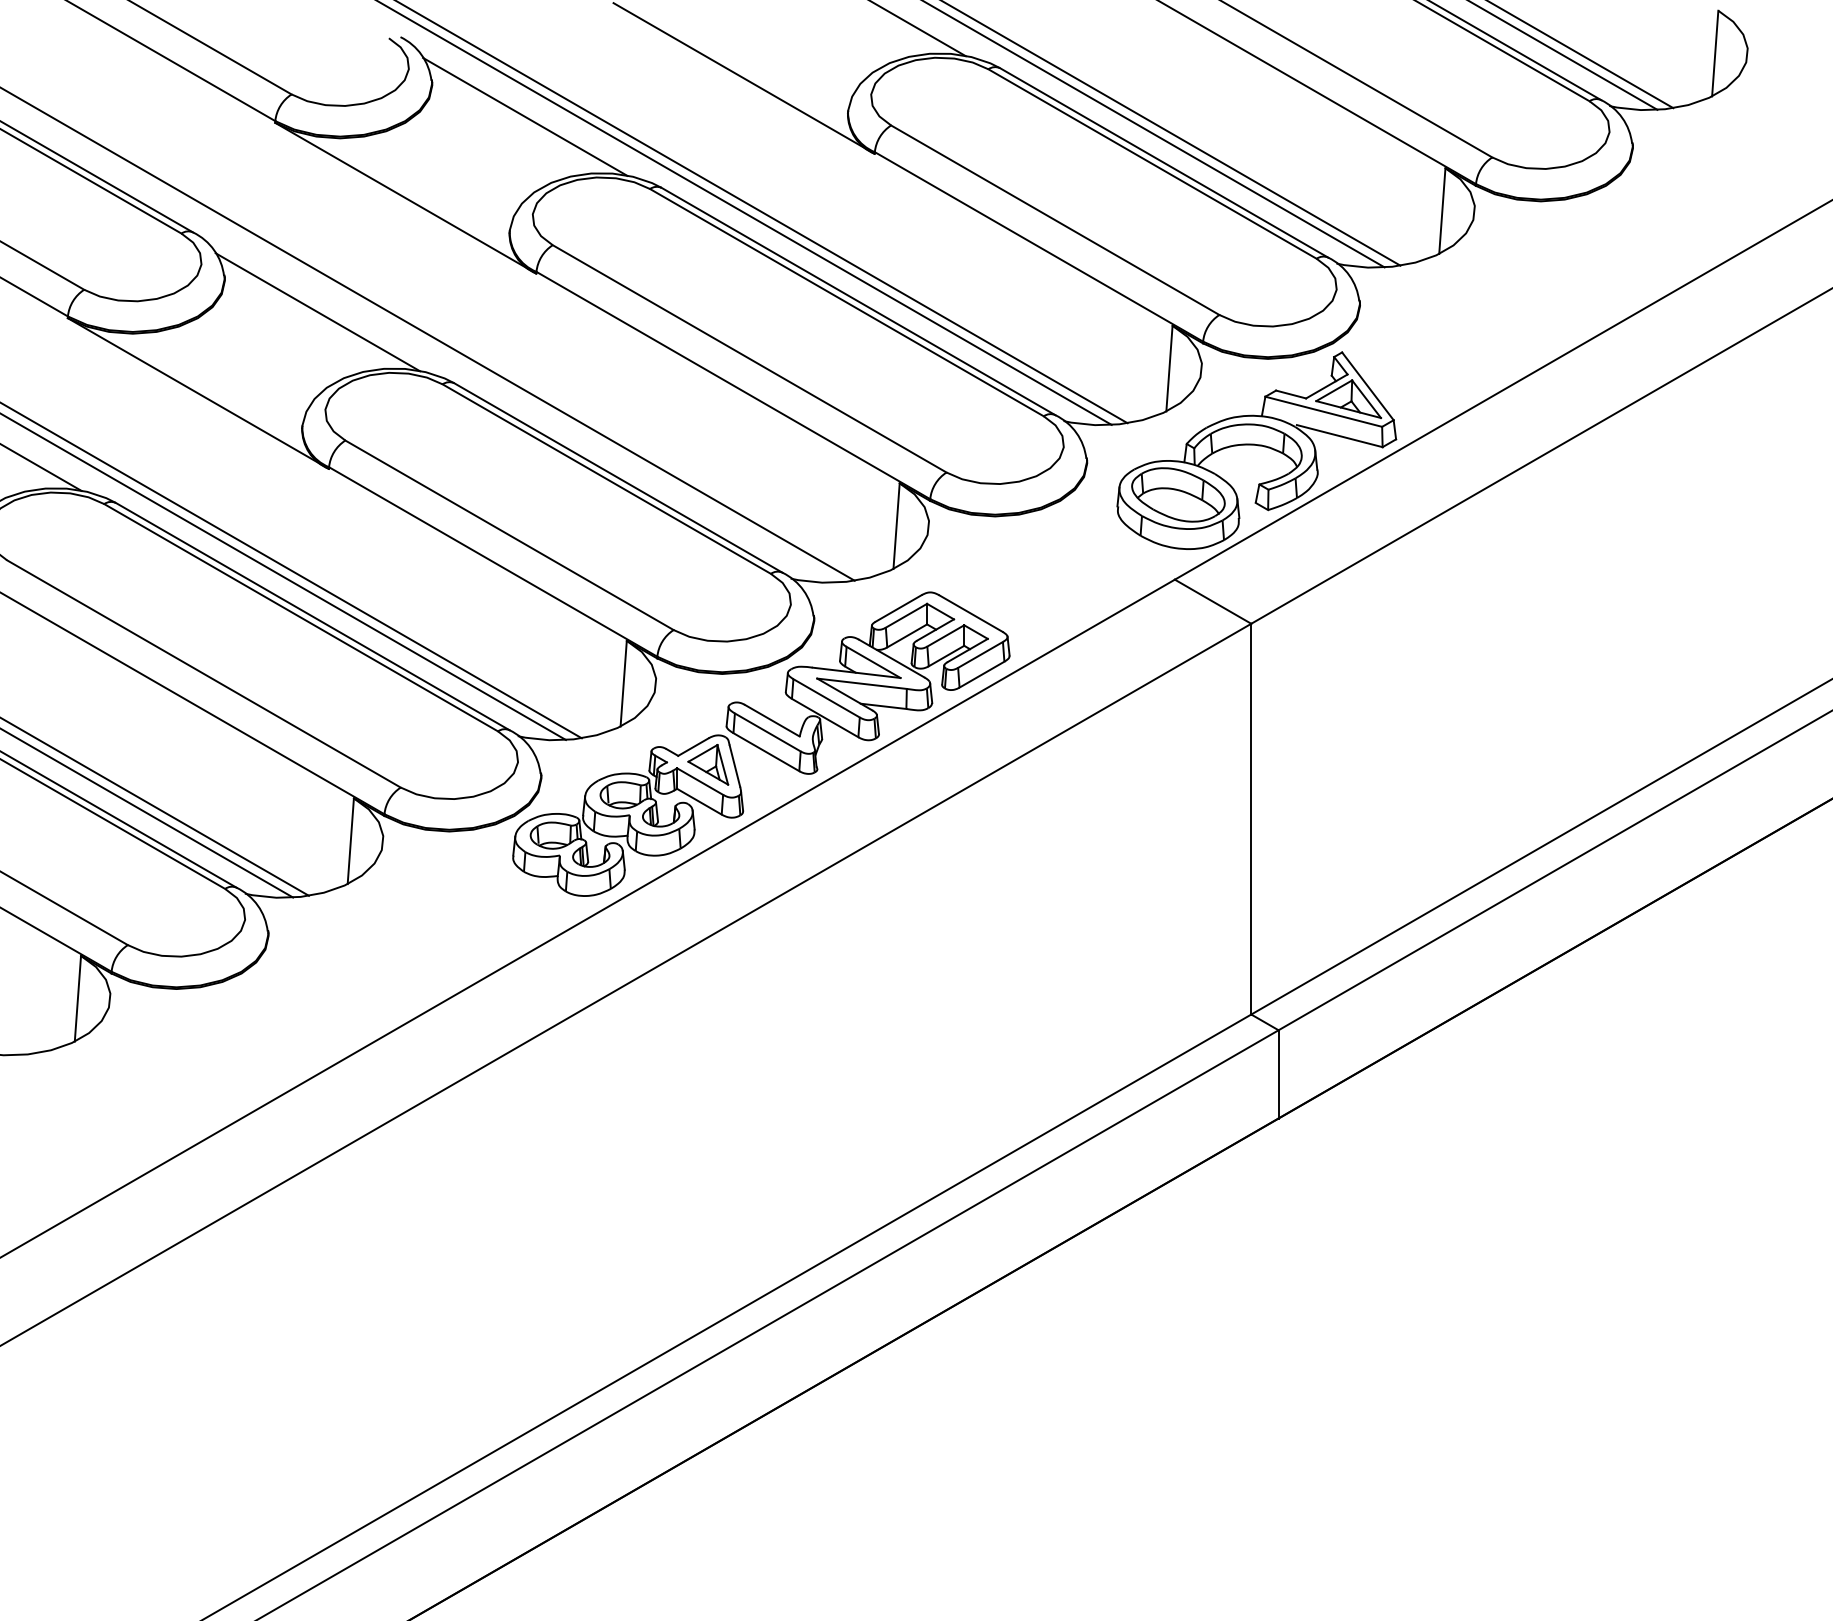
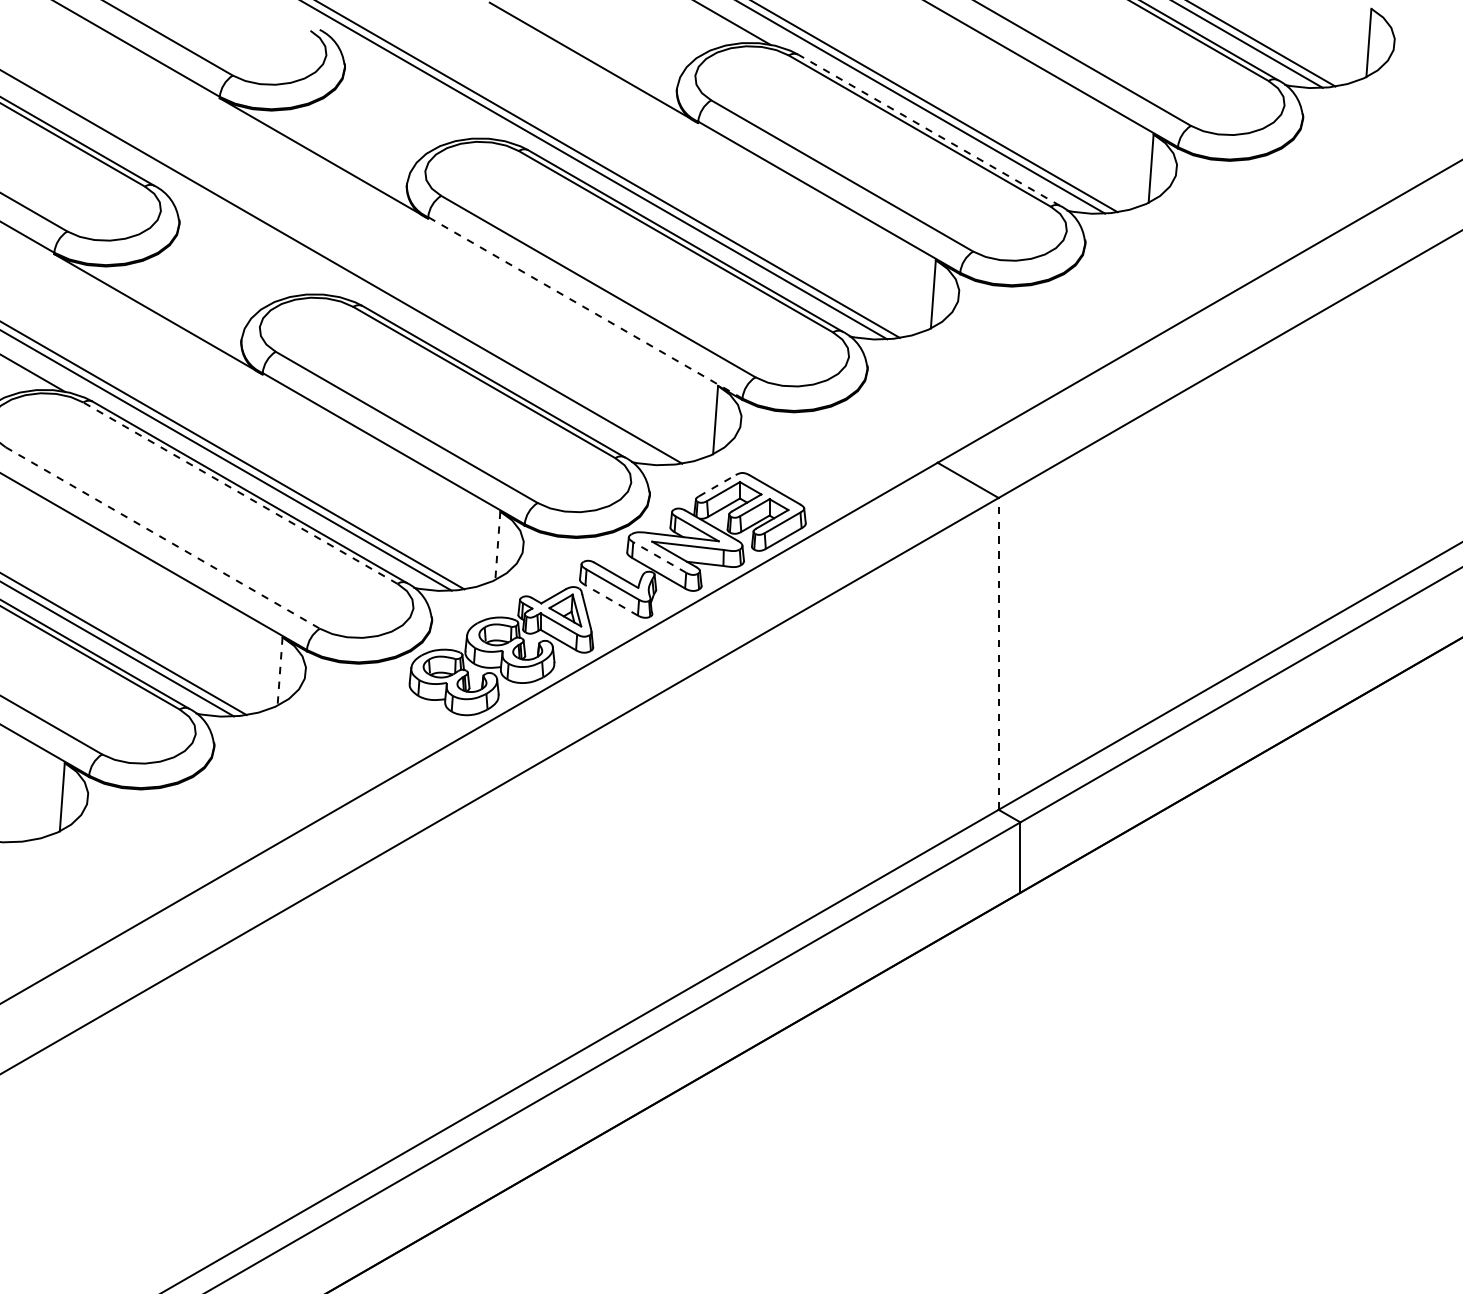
line: (525, 116) -> (419, 93), removed
line: (1164, 162) -> (929, 129), solid -> dashed
line: (317, 312) -> (253, 249), removed
line: (732, 385) -> (584, 307), solid -> dashed
part: (1256, 450) -> (1002, 359), removed
line: (898, 608) -> (717, 485), solid -> dashed
line: (300, 617) -> (239, 492), solid -> dashed
line: (204, 674) -> (163, 538), solid -> dashed
line: (623, 683) -> (497, 545), solid -> dashed
line: (826, 698) -> (659, 557), solid -> dashed
line: (766, 752) -> (611, 600), solid -> dashed
line: (1251, 818) -> (998, 653), solid -> dashed
line: (350, 841) -> (279, 671), solid -> dashed

